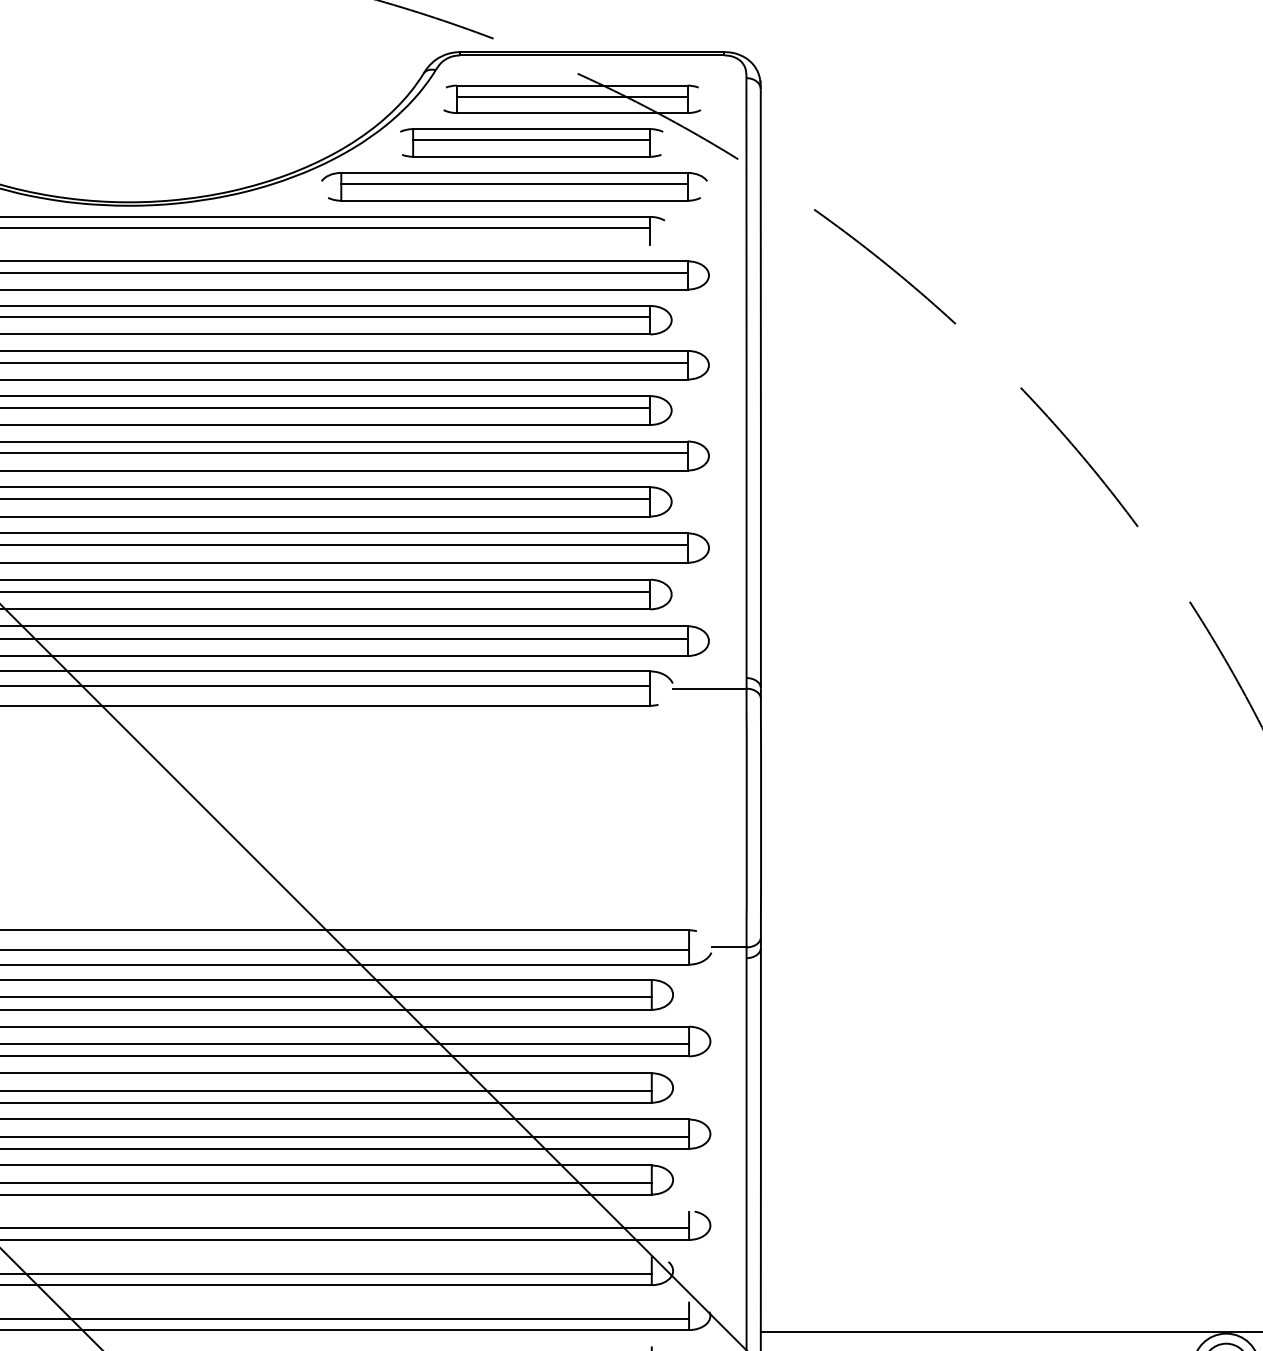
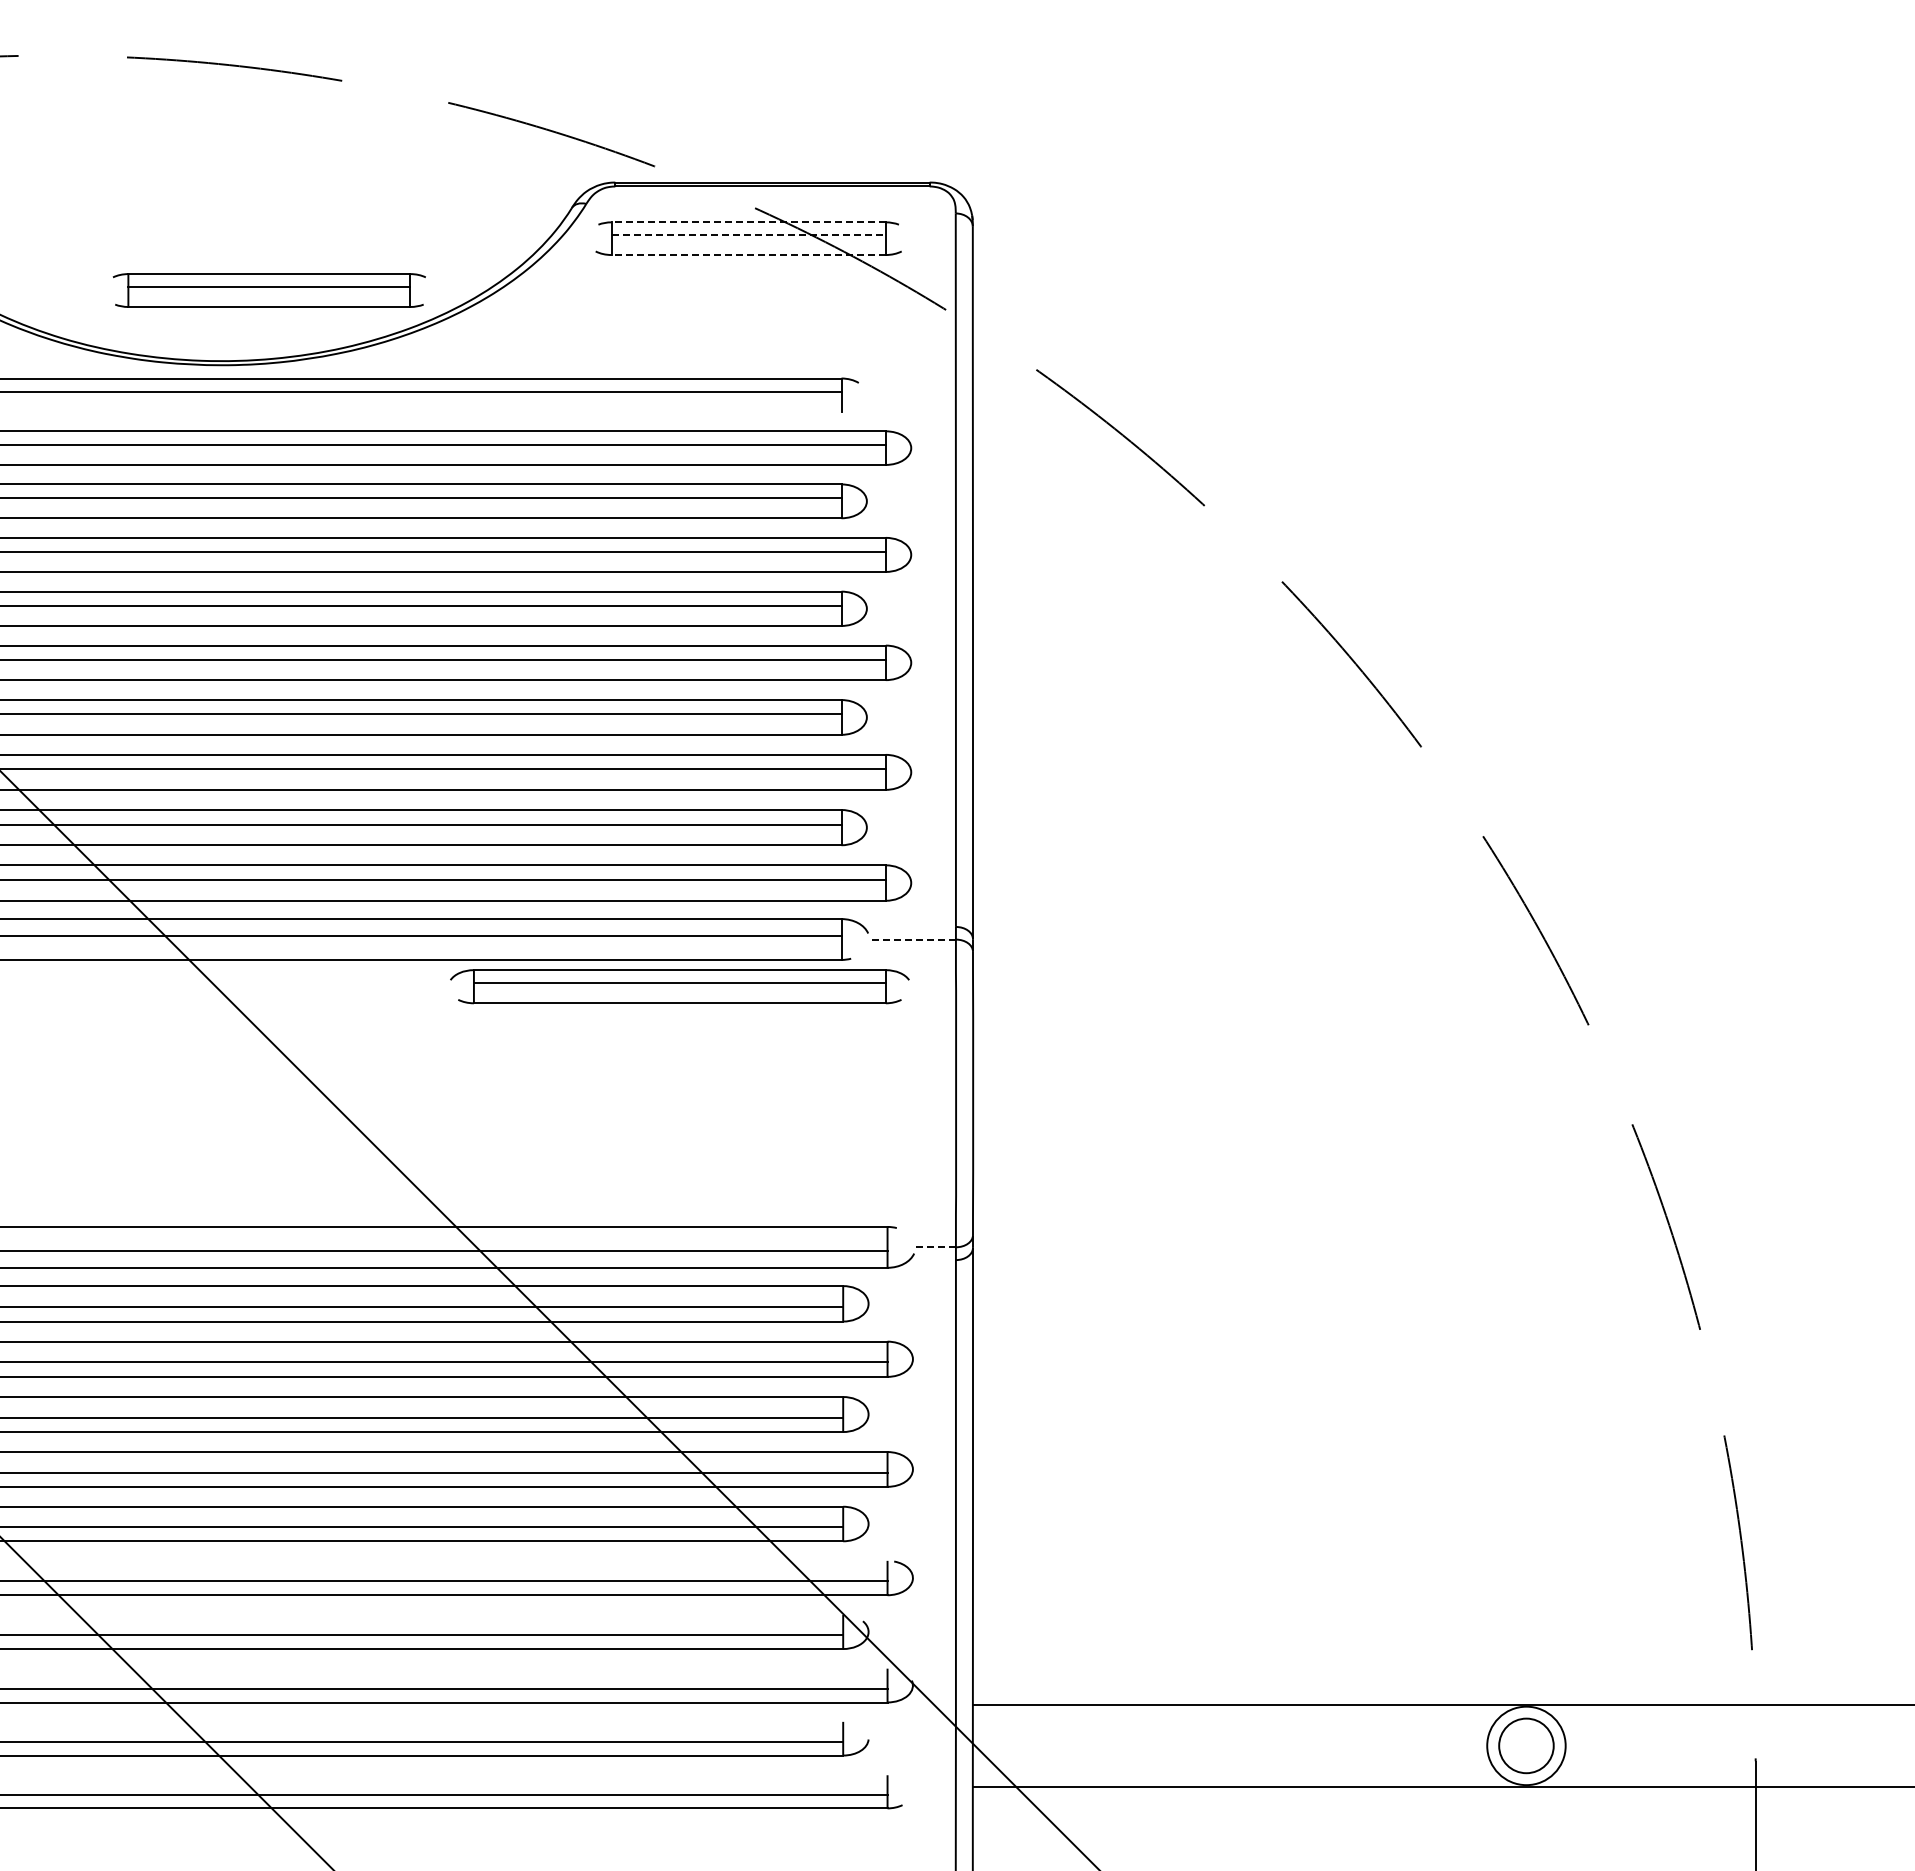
line: (572, 85) -> (748, 222), solid -> dashed
line: (572, 96) -> (749, 235), solid -> dashed
line: (572, 113) -> (748, 255), solid -> dashed
part: (530, 142) -> (268, 290), moved
part: (514, 186) -> (679, 986), moved
line: (710, 688) -> (912, 939), solid -> dashed
line: (729, 947) -> (935, 1247), solid -> dashed

